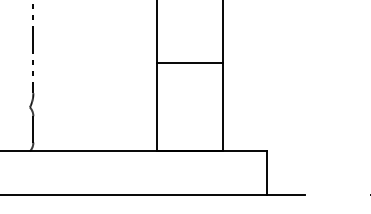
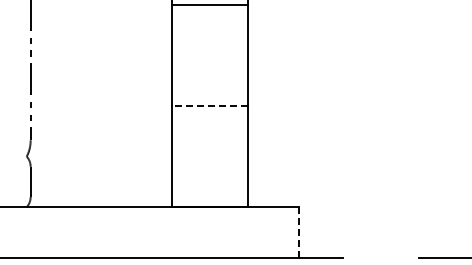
line: (190, 63) -> (210, 106), solid -> dashed
line: (266, 173) -> (298, 232), solid -> dashed

